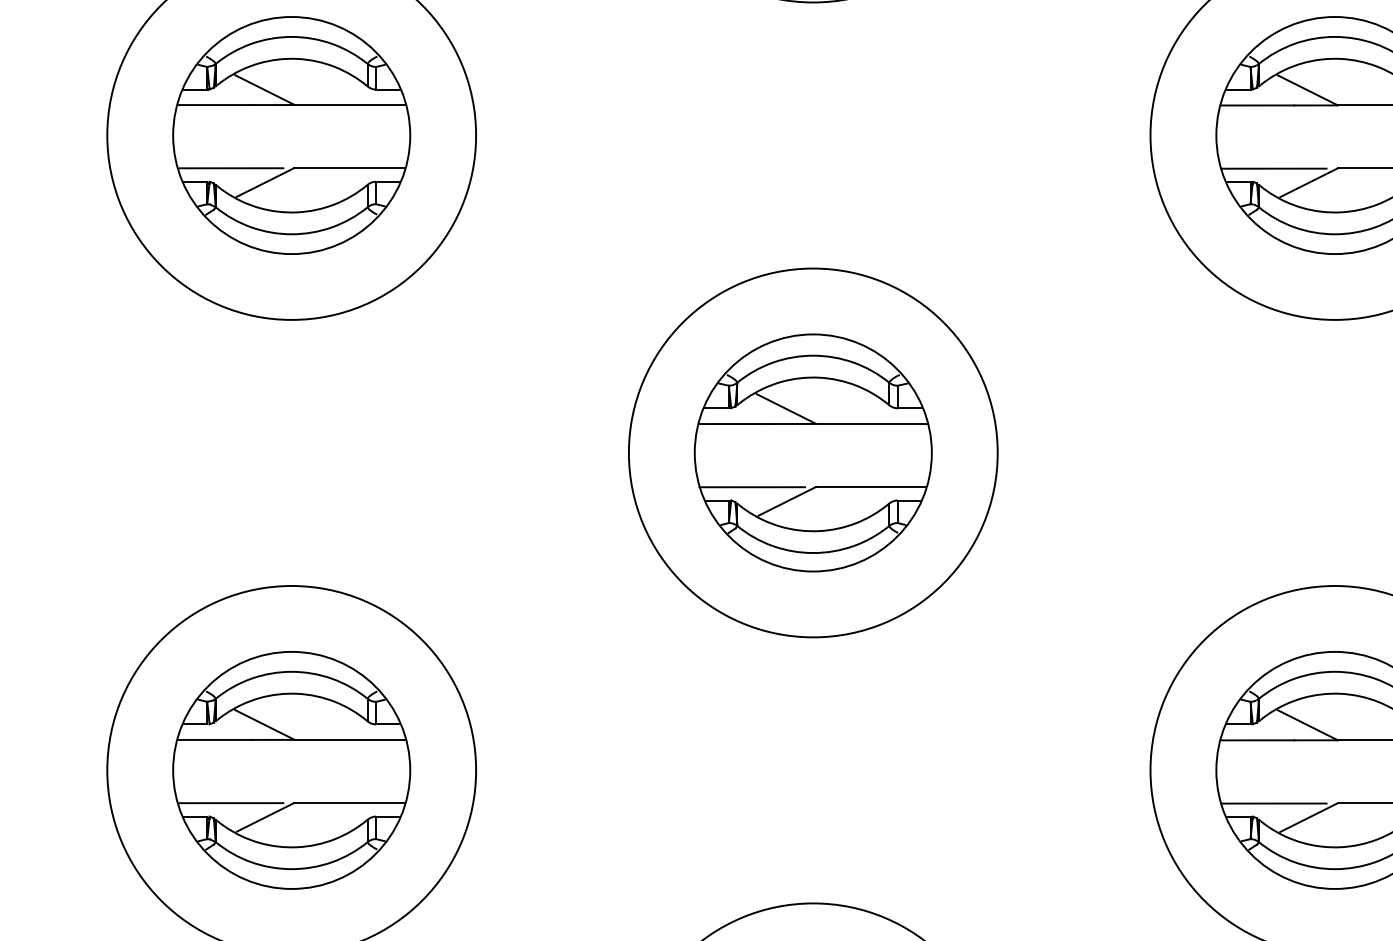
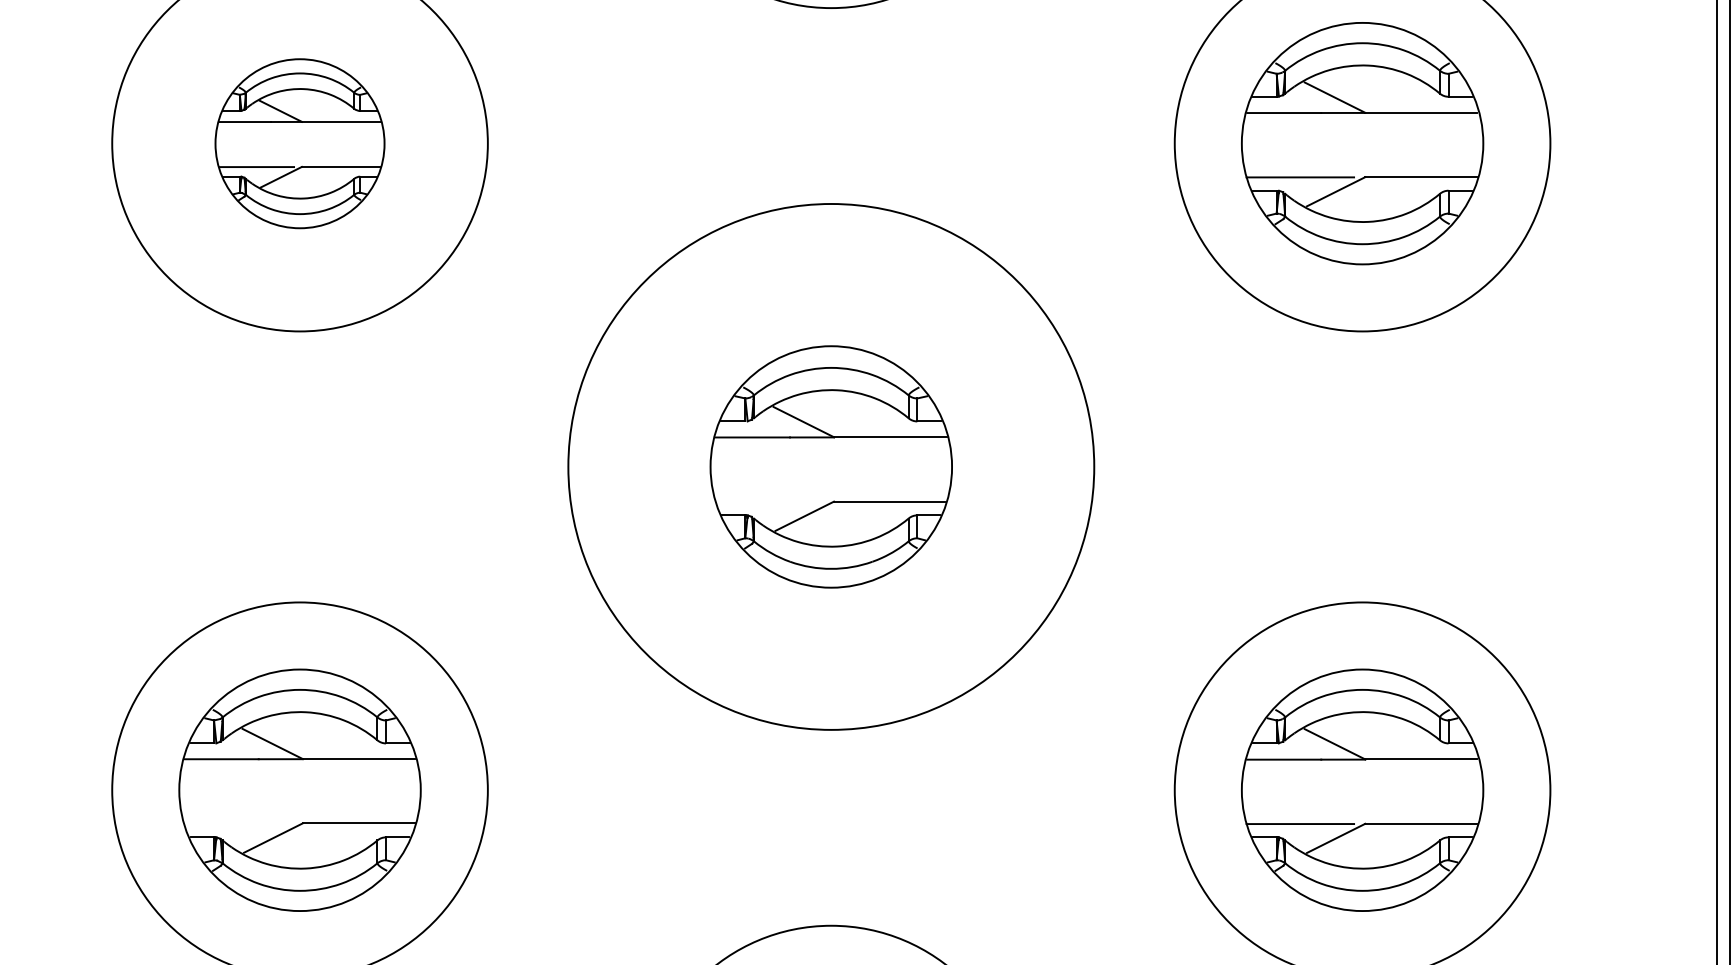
part: (291, 135) -> (299, 143), size x0.7
circle: (813, 452) -> (831, 466), size x1.4
line: (751, 486) -> (768, 501), removed
line: (231, 803) -> (238, 823), removed

